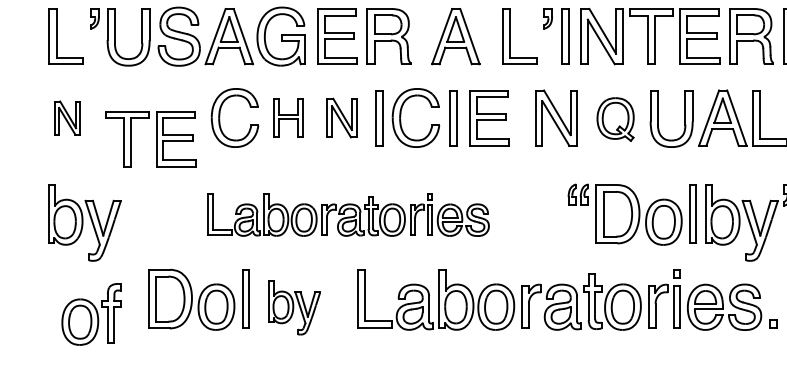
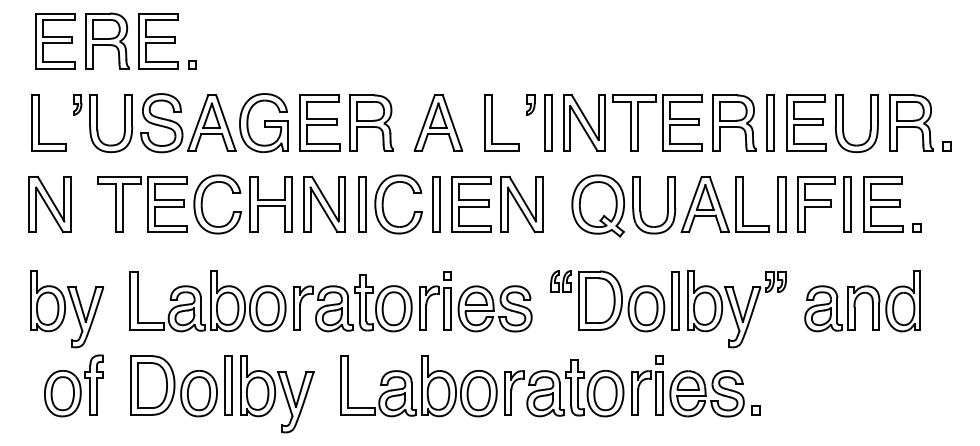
part: (66, 118) -> (49, 204), size x1.67
part: (287, 118) -> (270, 204), size x1.43
part: (341, 118) -> (324, 204), size x1.43
part: (555, 118) -> (521, 204), moved
part: (614, 119) -> (597, 205), size x1.43
part: (150, 139) -> (142, 204), moved
part: (347, 215) -> (330, 301), size x1.43
part: (294, 308) -> (277, 394), size x1.43
part: (90, 314) -> (73, 385), moved

